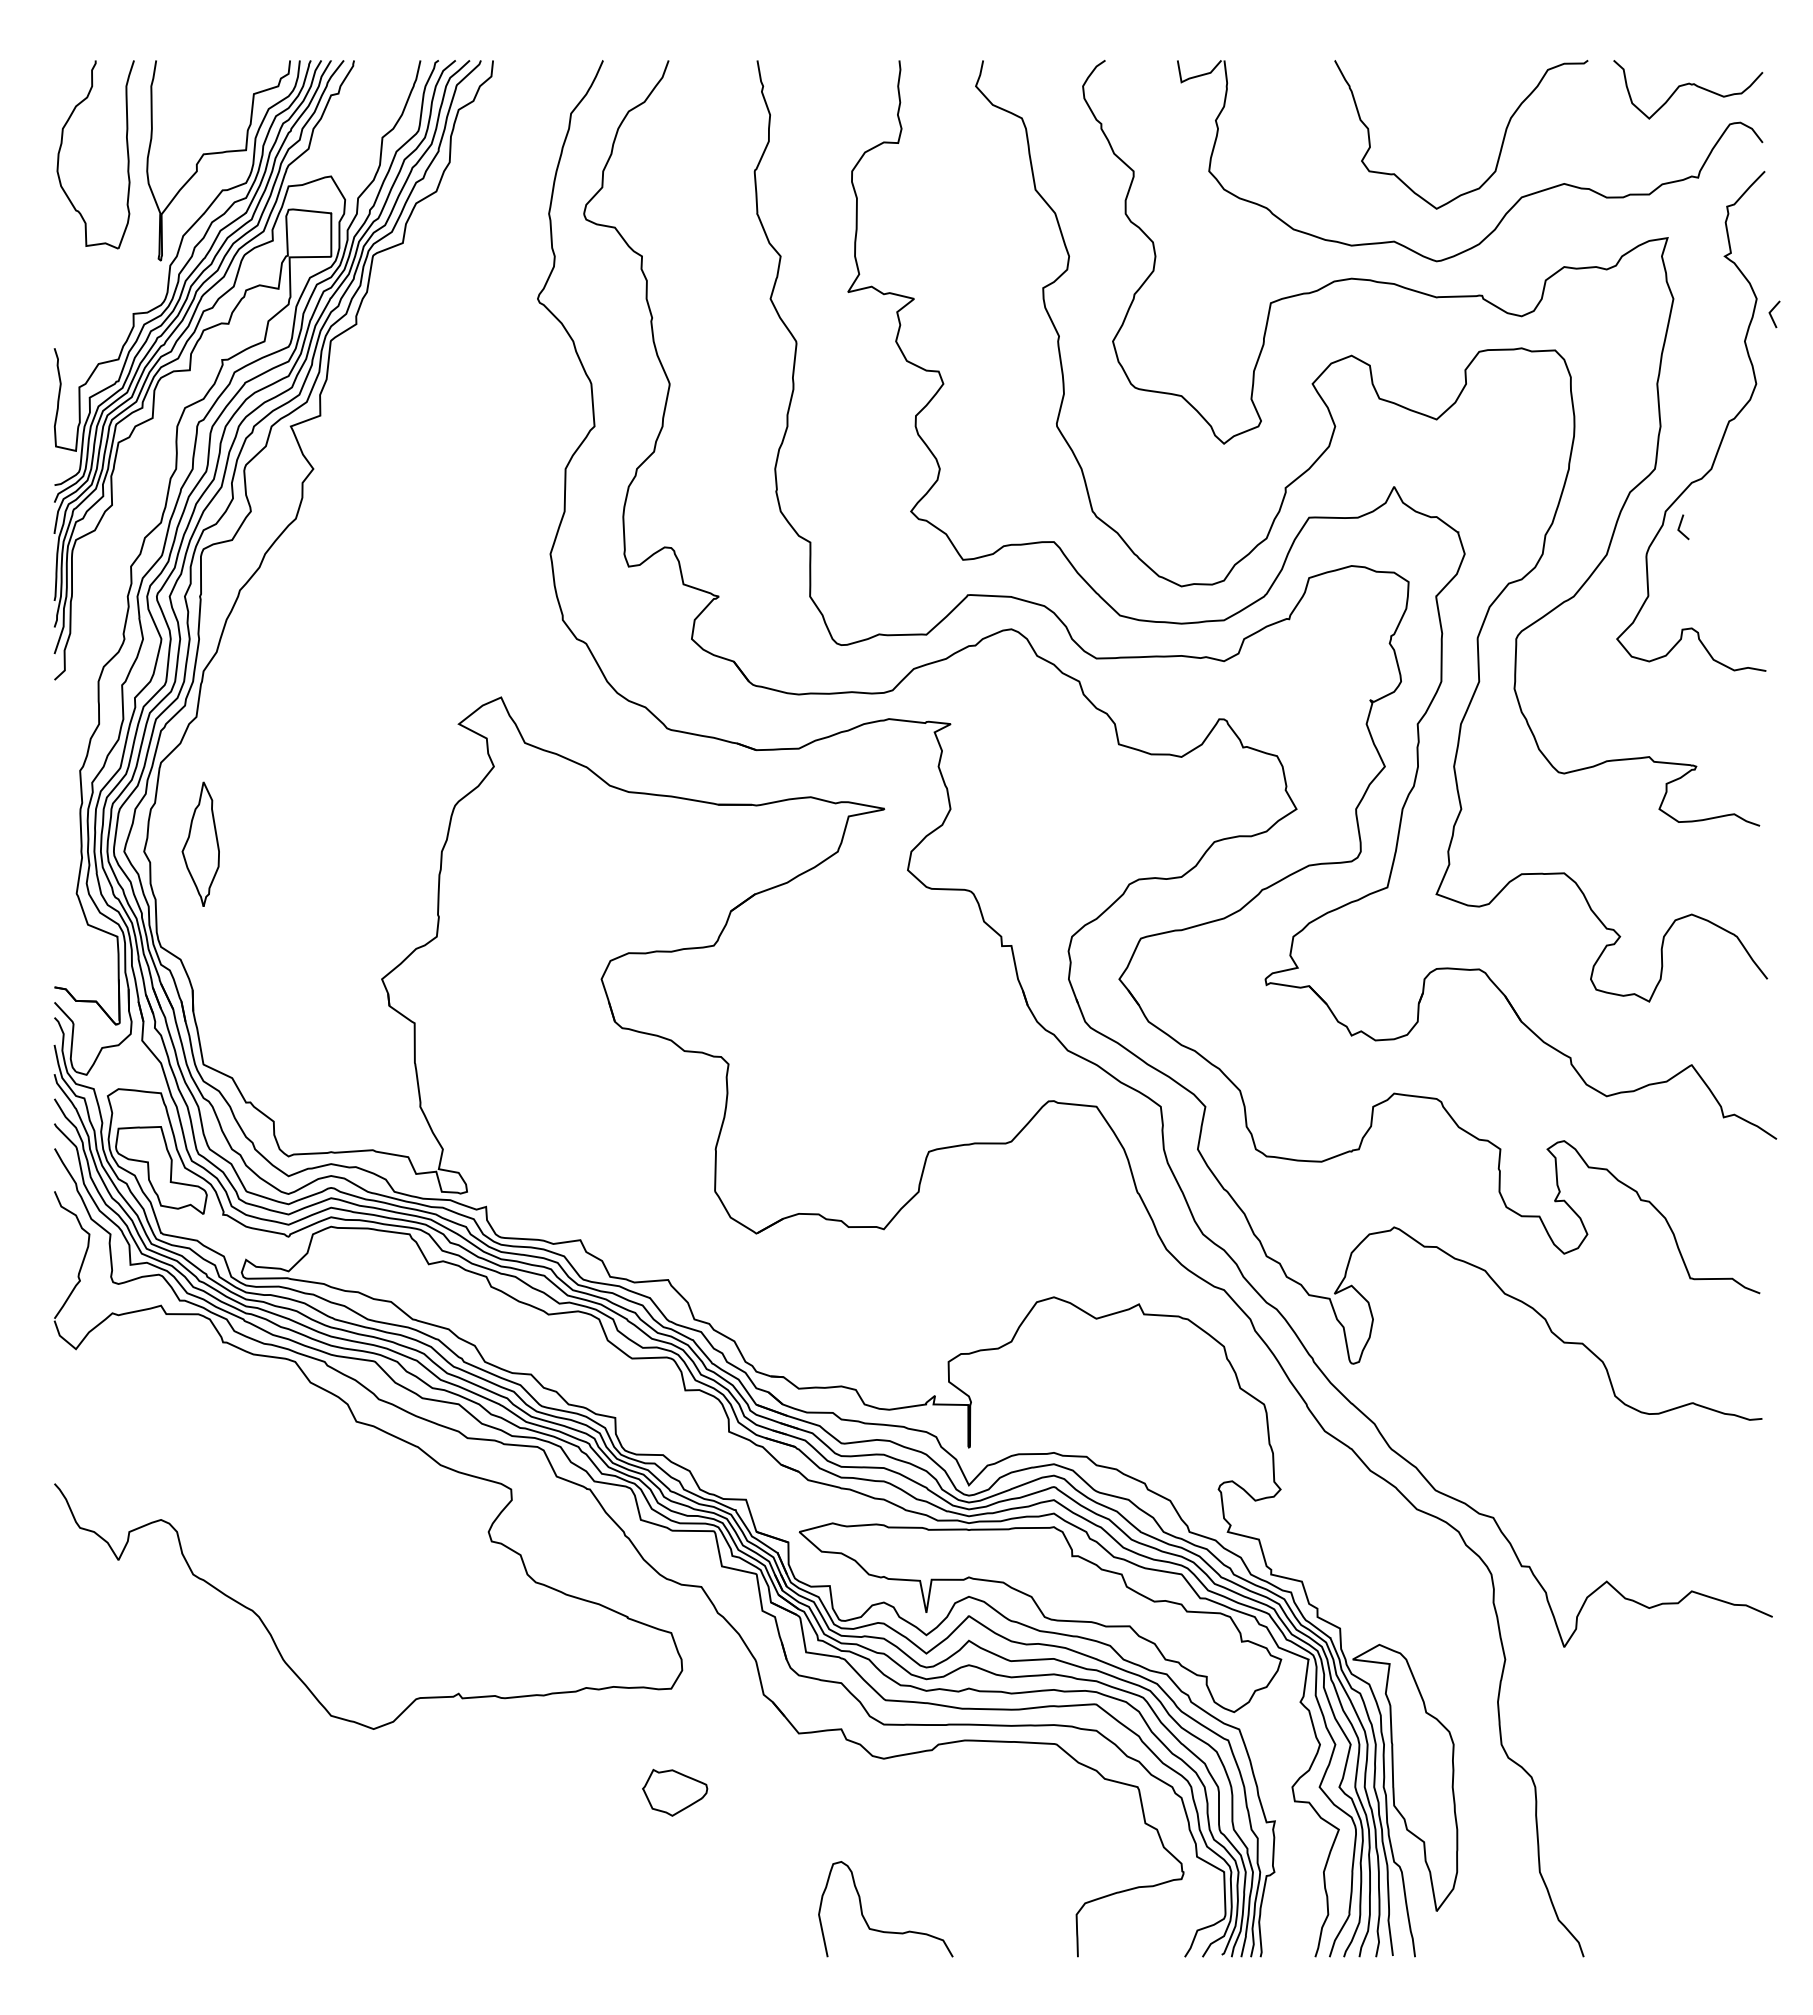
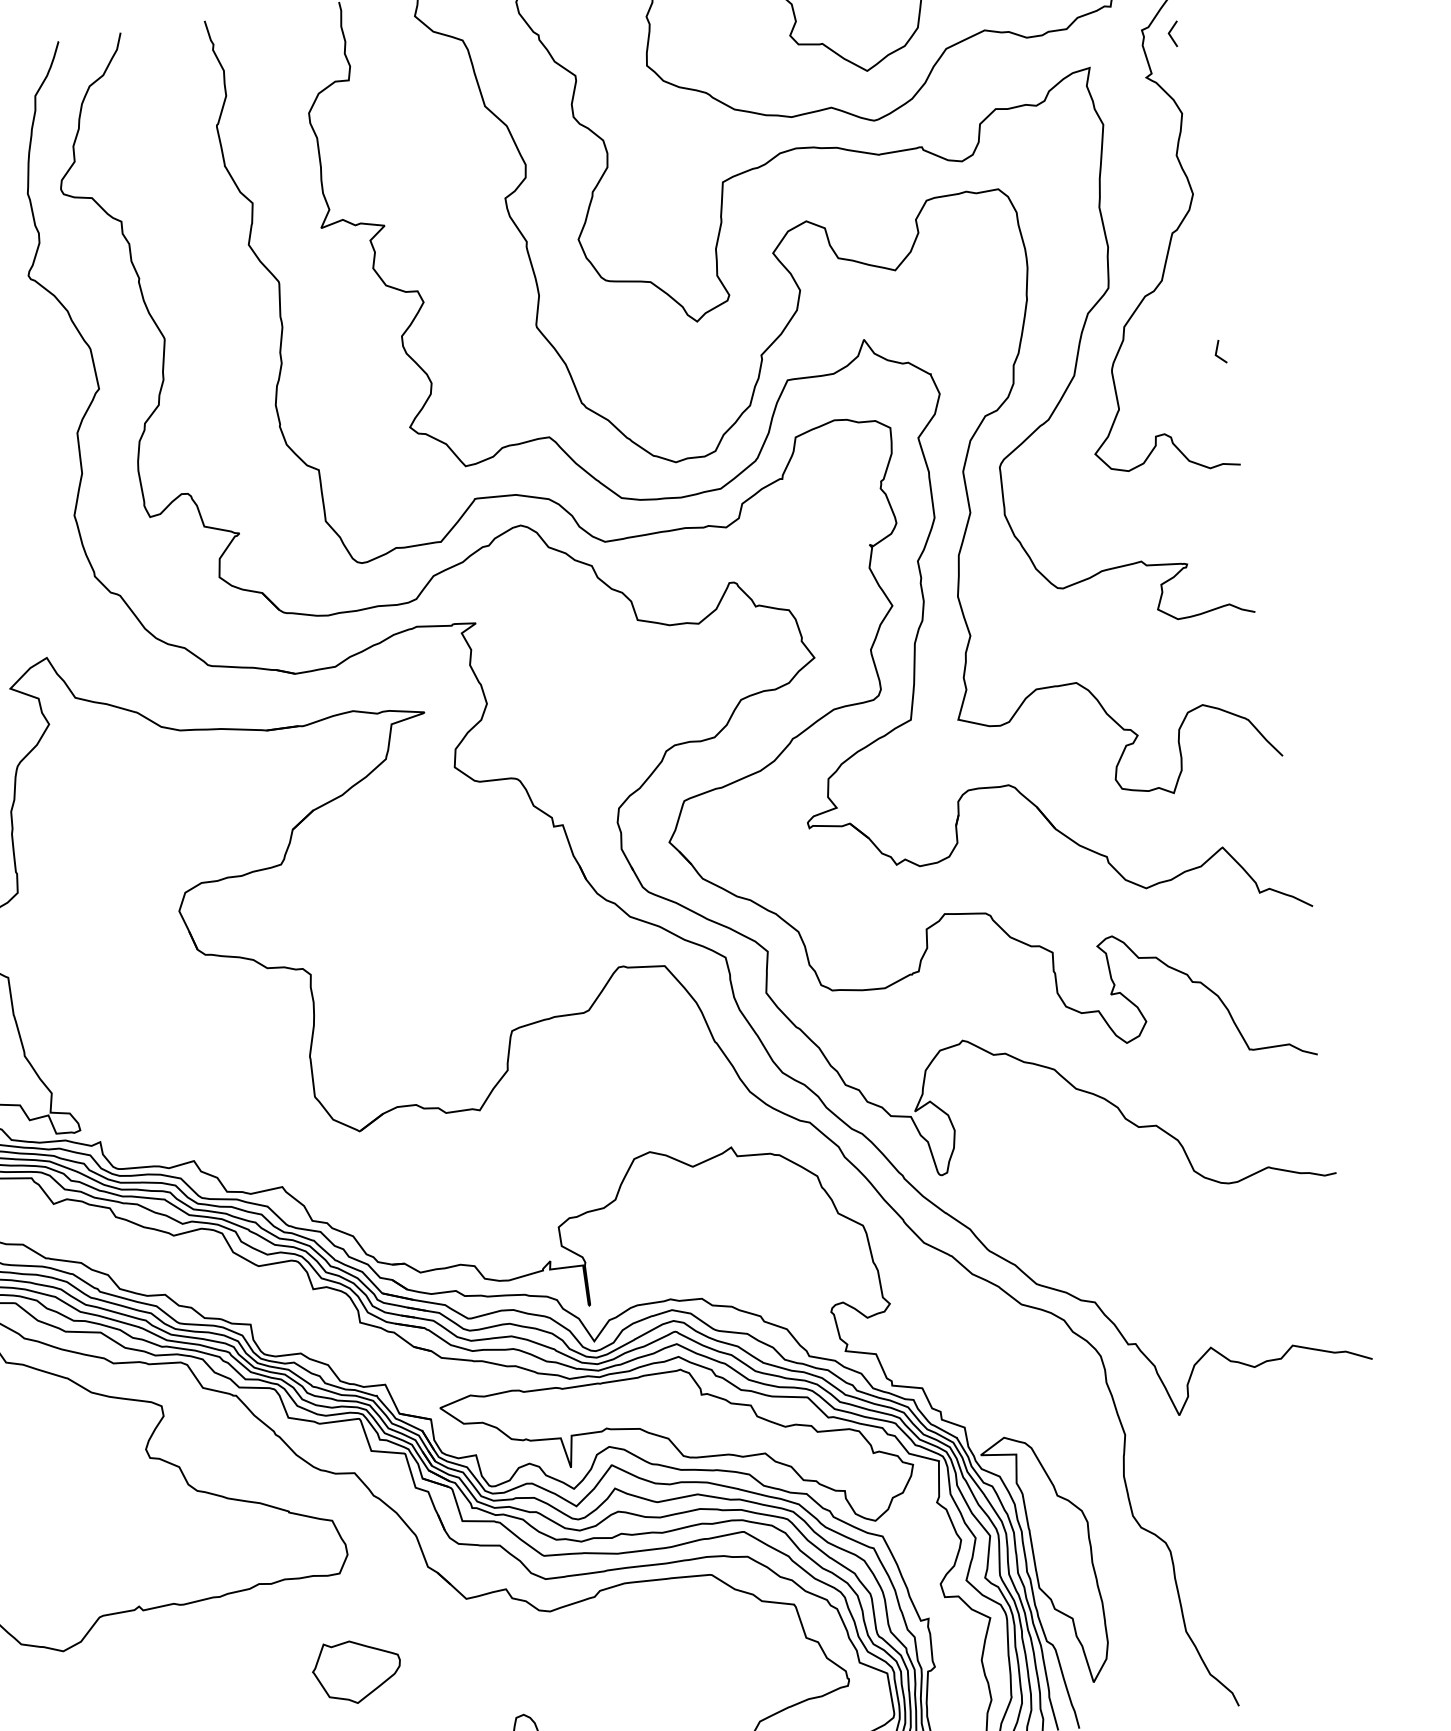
line: (1772, 316) -> (1172, 36), moved
line: (1680, 527) -> (1217, 352), moved
part: (674, 1792) -> (356, 1671), size x1.43

